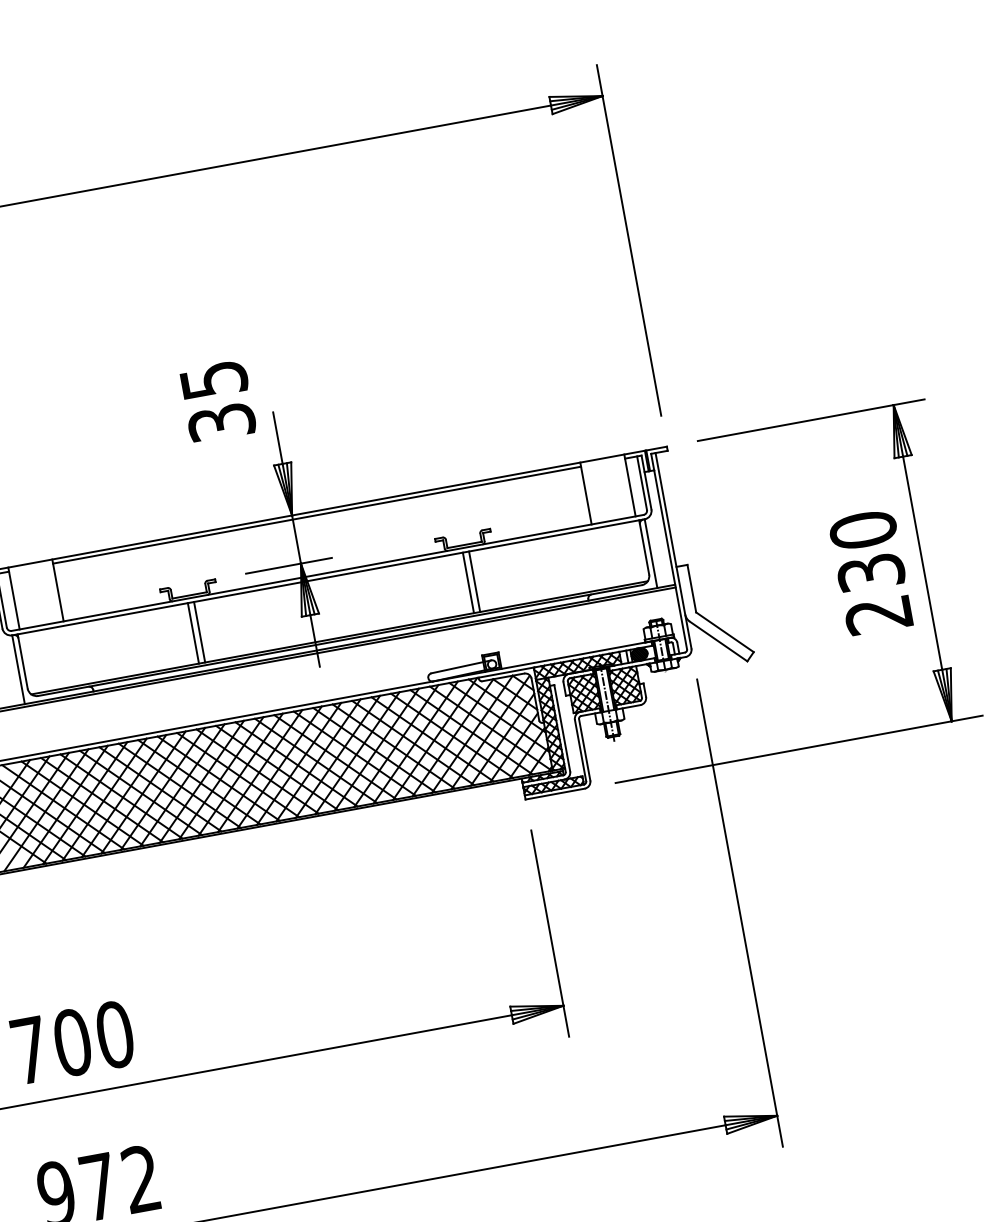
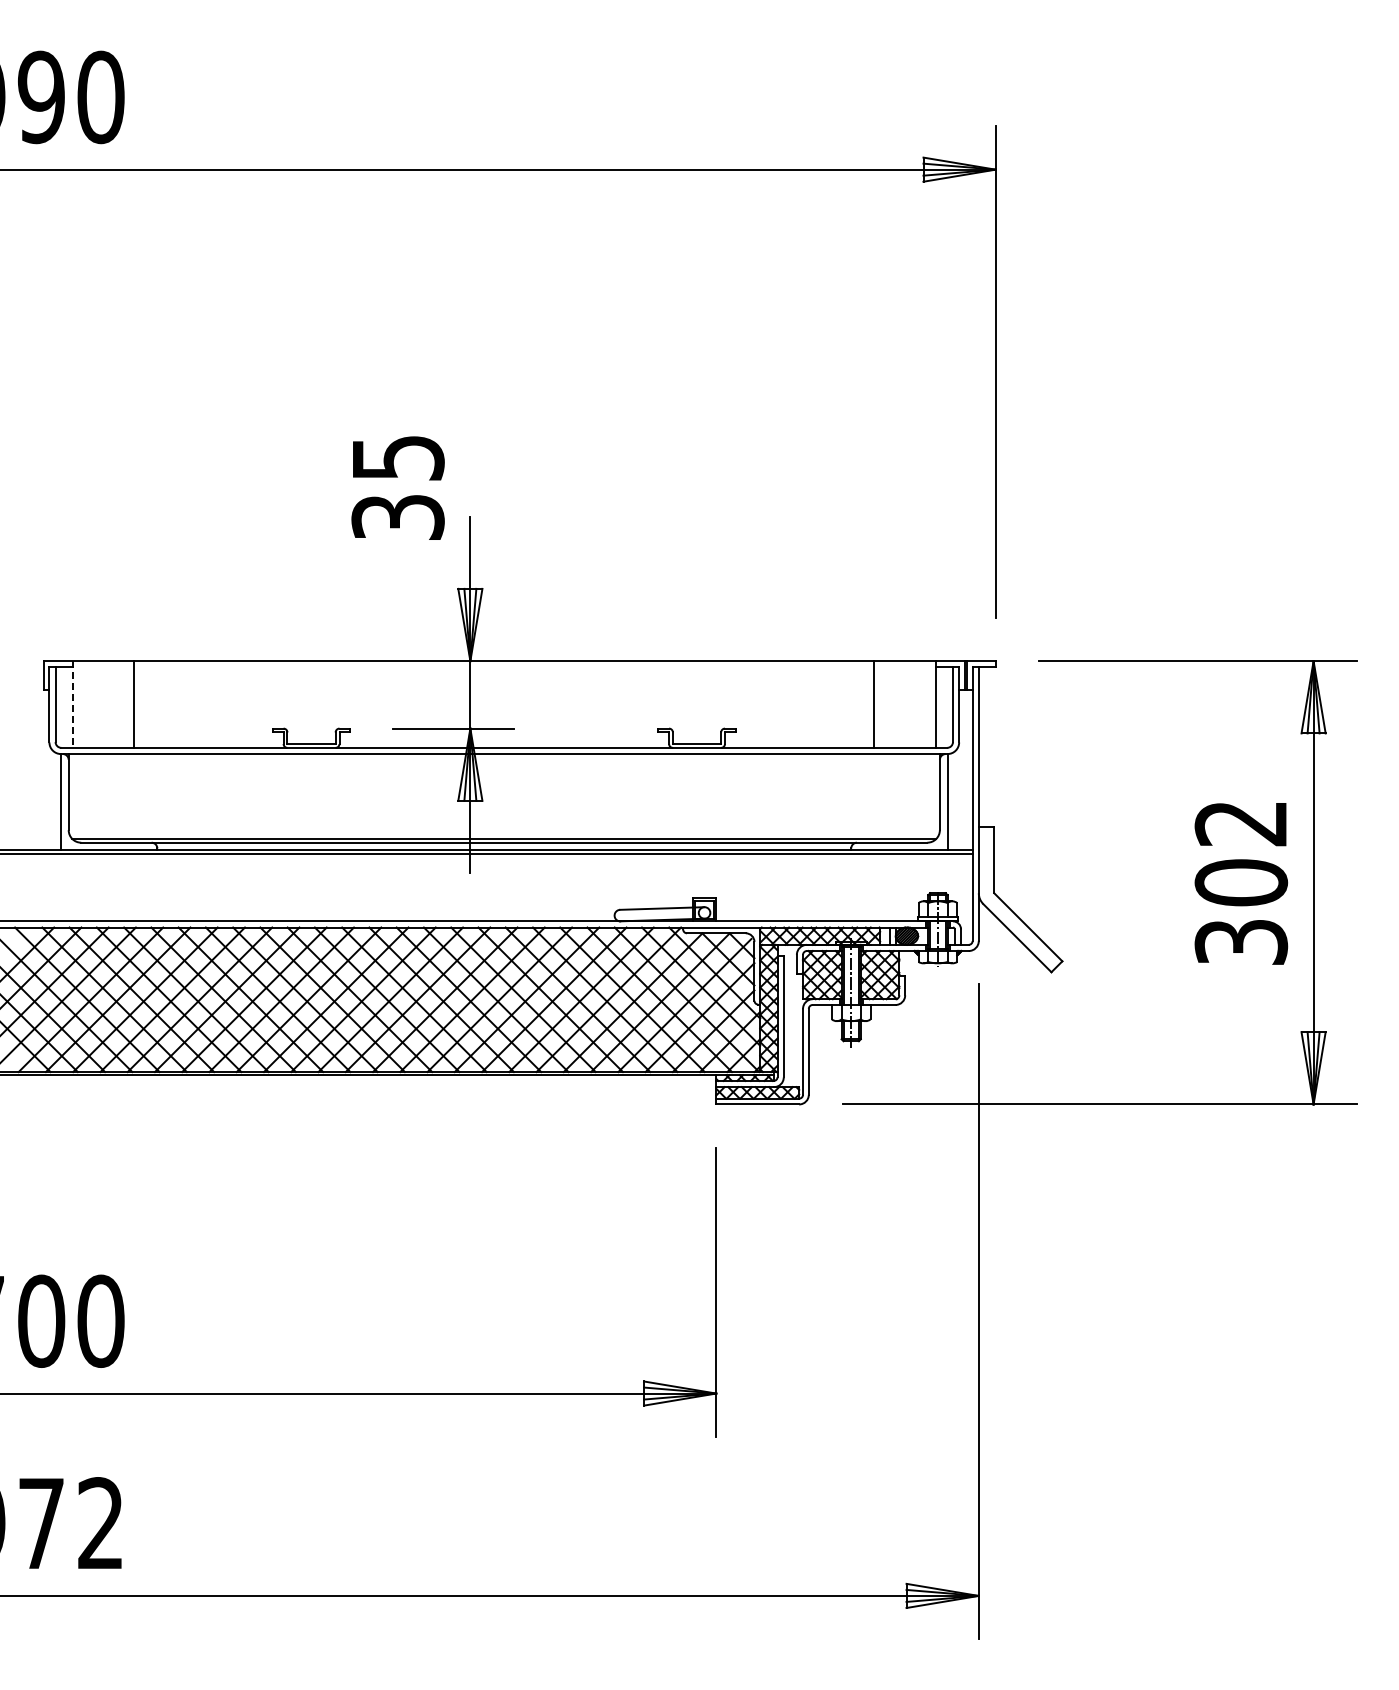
line: (317, 514) -> (504, 666), removed
text: (871, 572) -> (1241, 882), 230 -> 302
line: (474, 581) -> (701, 796), removed
line: (468, 582) -> (692, 796), removed
line: (14, 599) -> (72, 705), solid -> dashed
line: (199, 632) -> (315, 796), removed
line: (193, 633) -> (307, 796), removed

